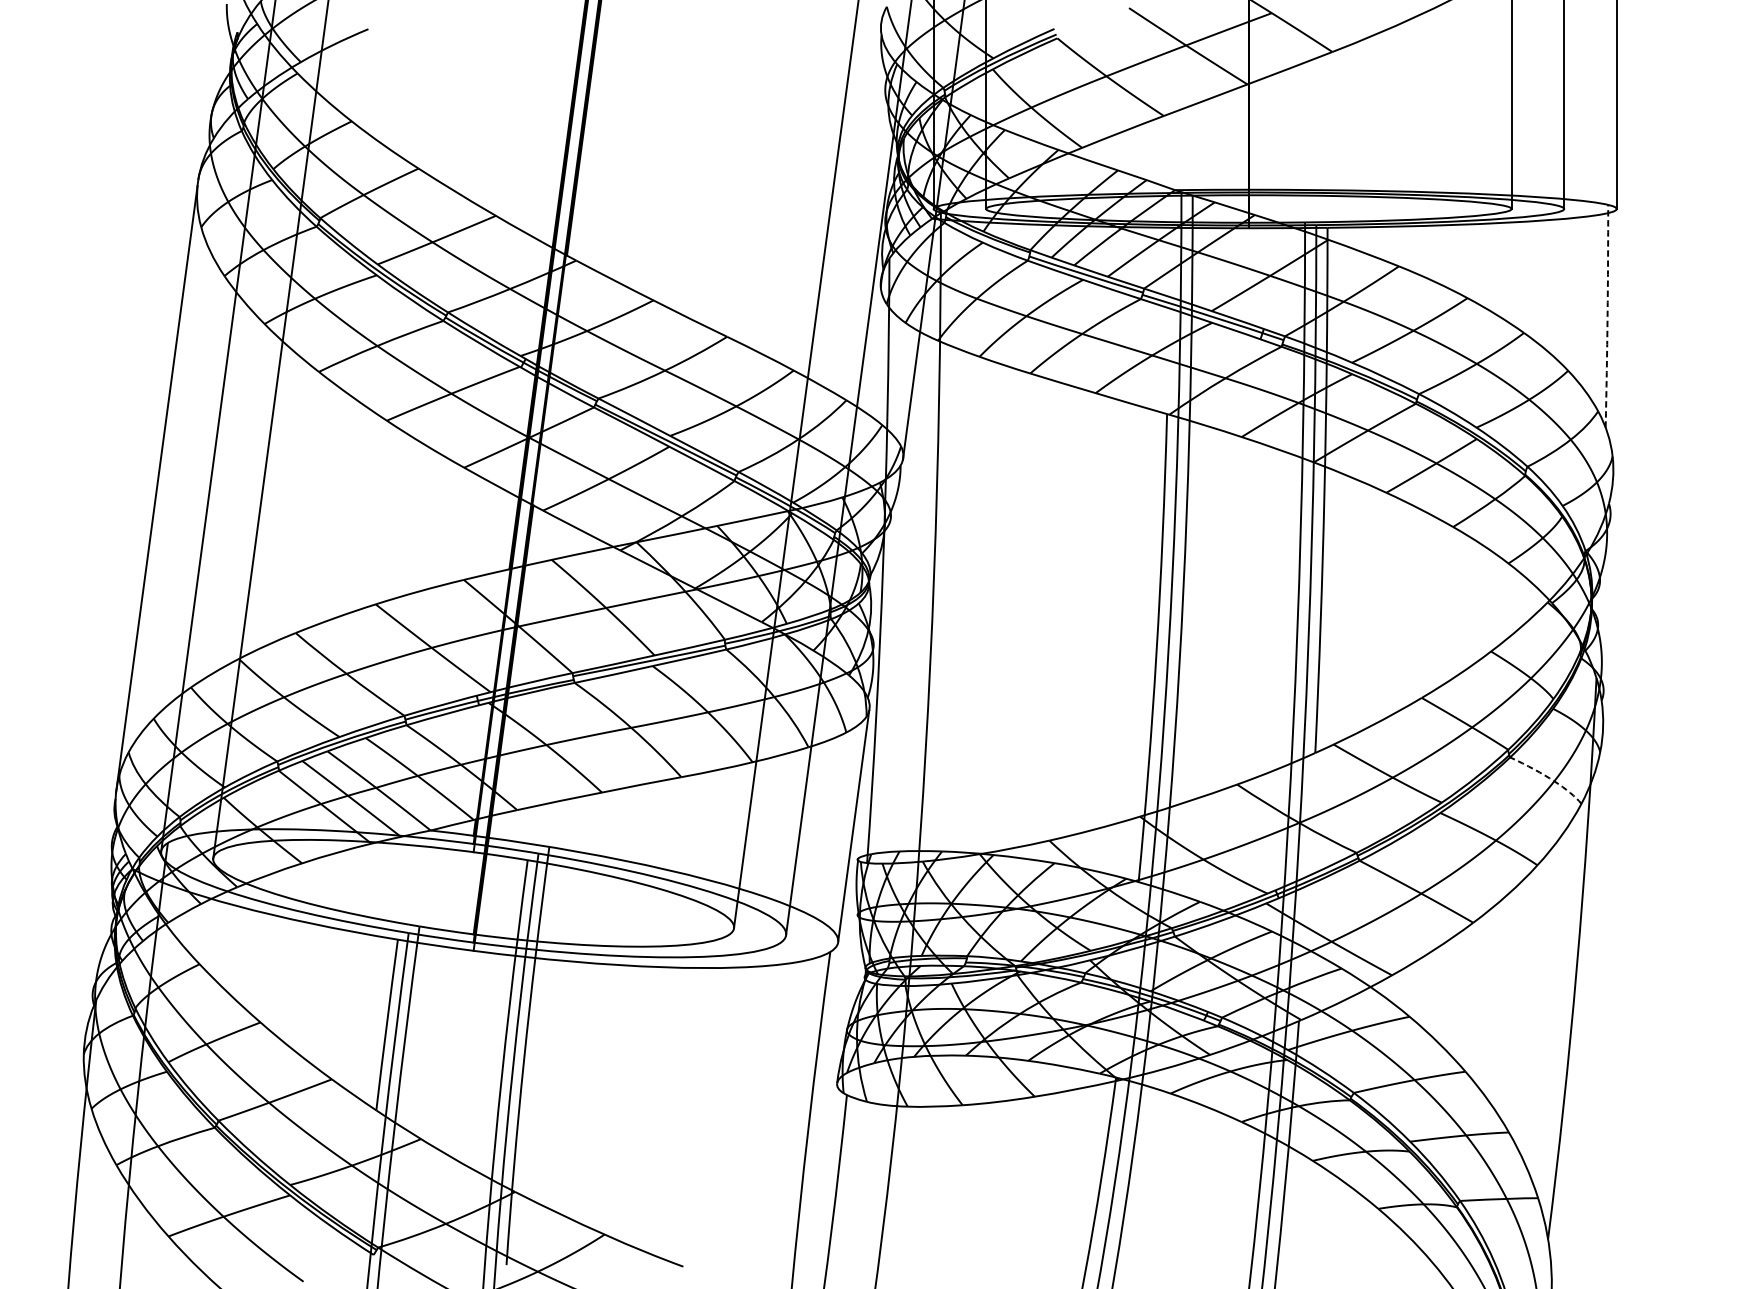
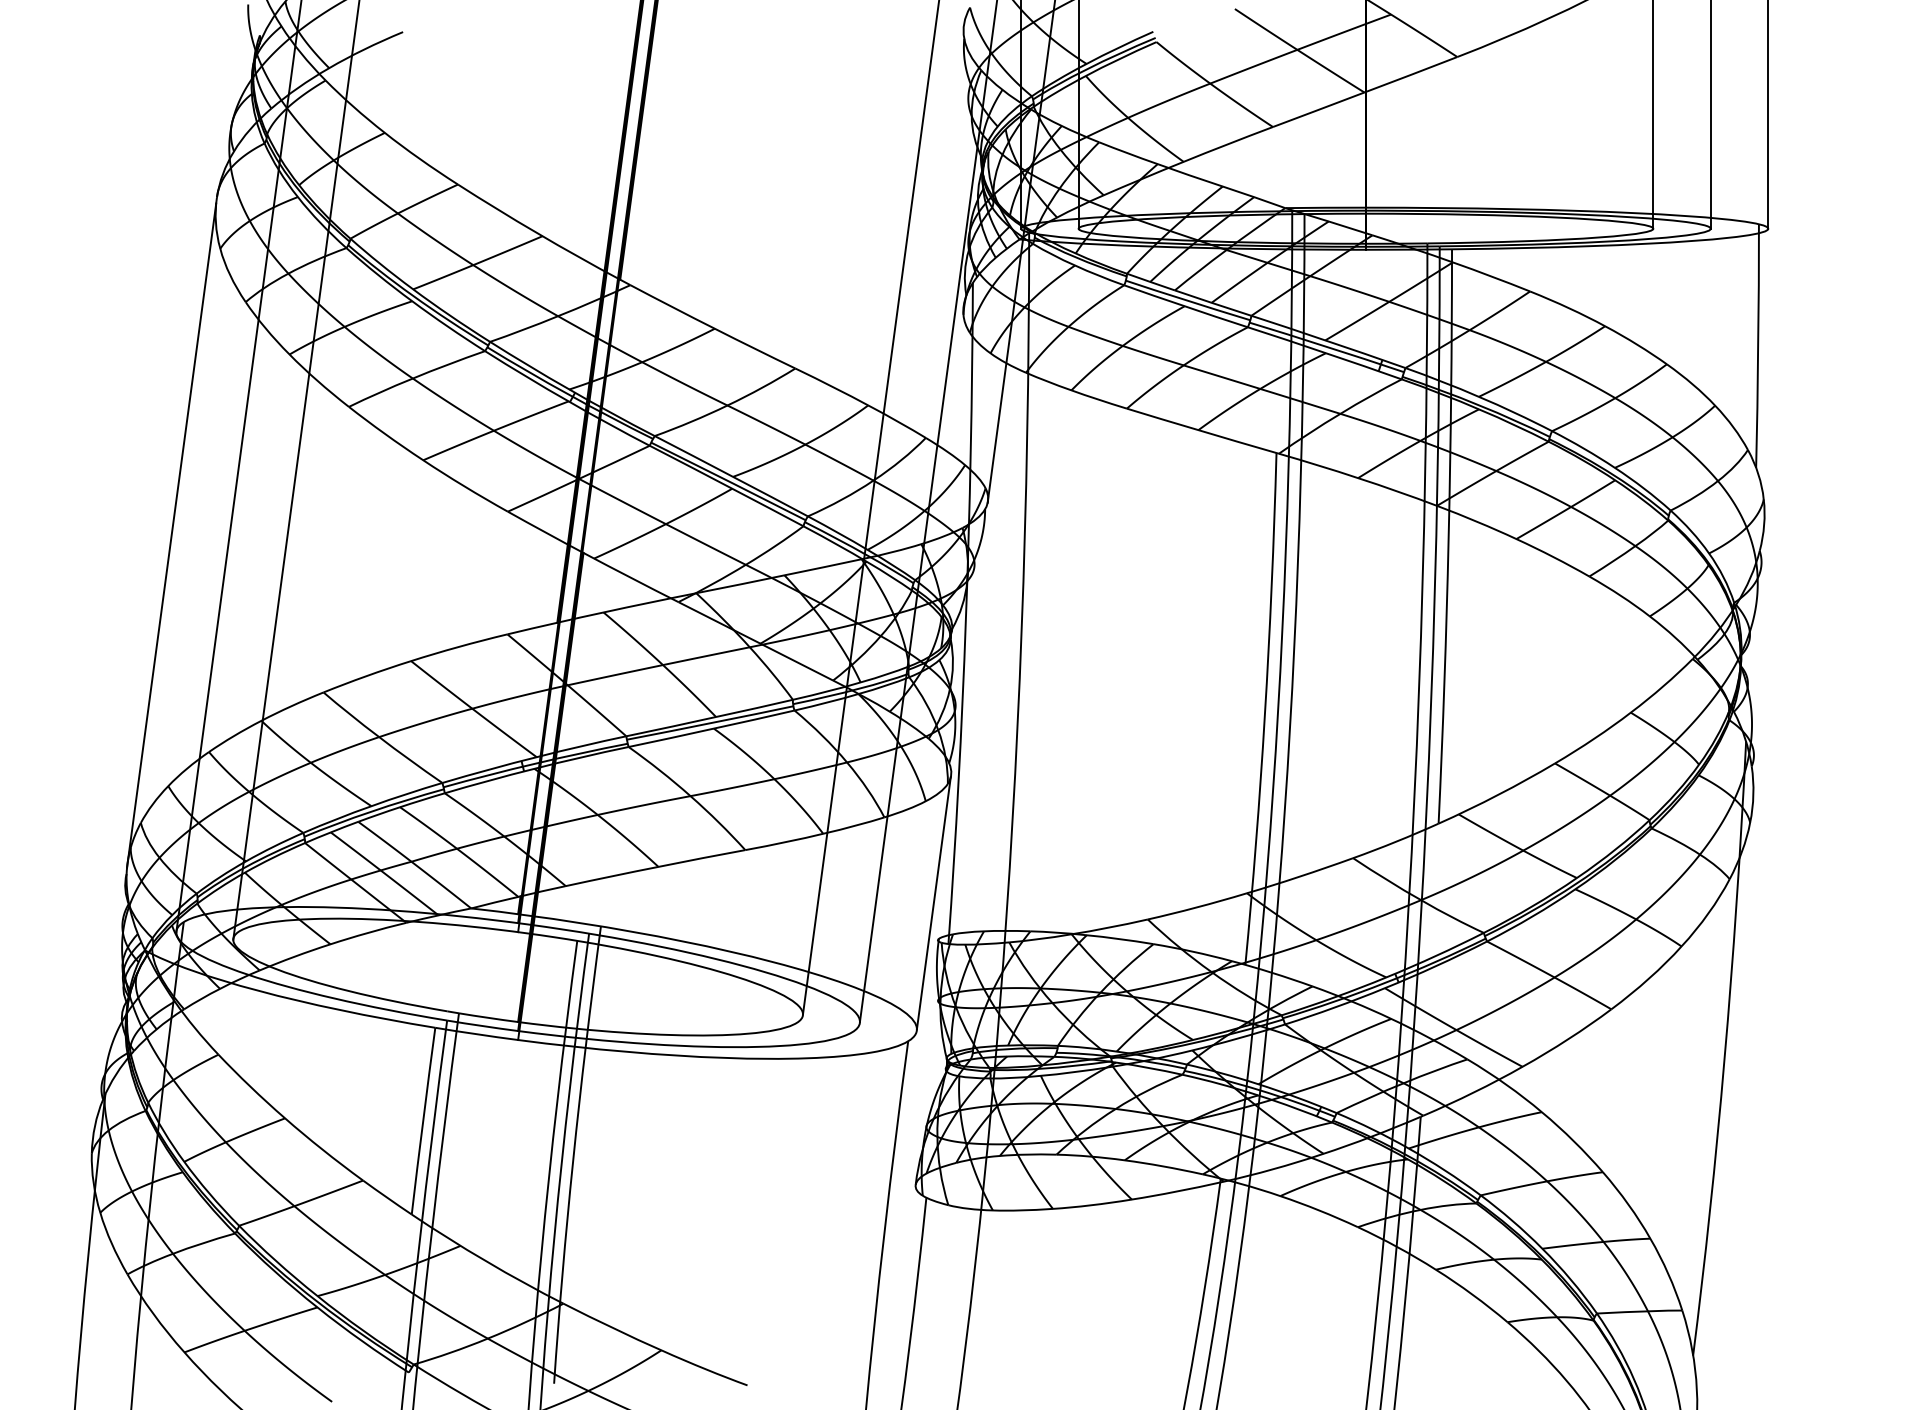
arc: (1607, 315) -> (1758, 345), dashed -> solid
arc: (1549, 778) -> (1694, 851), dashed -> solid

